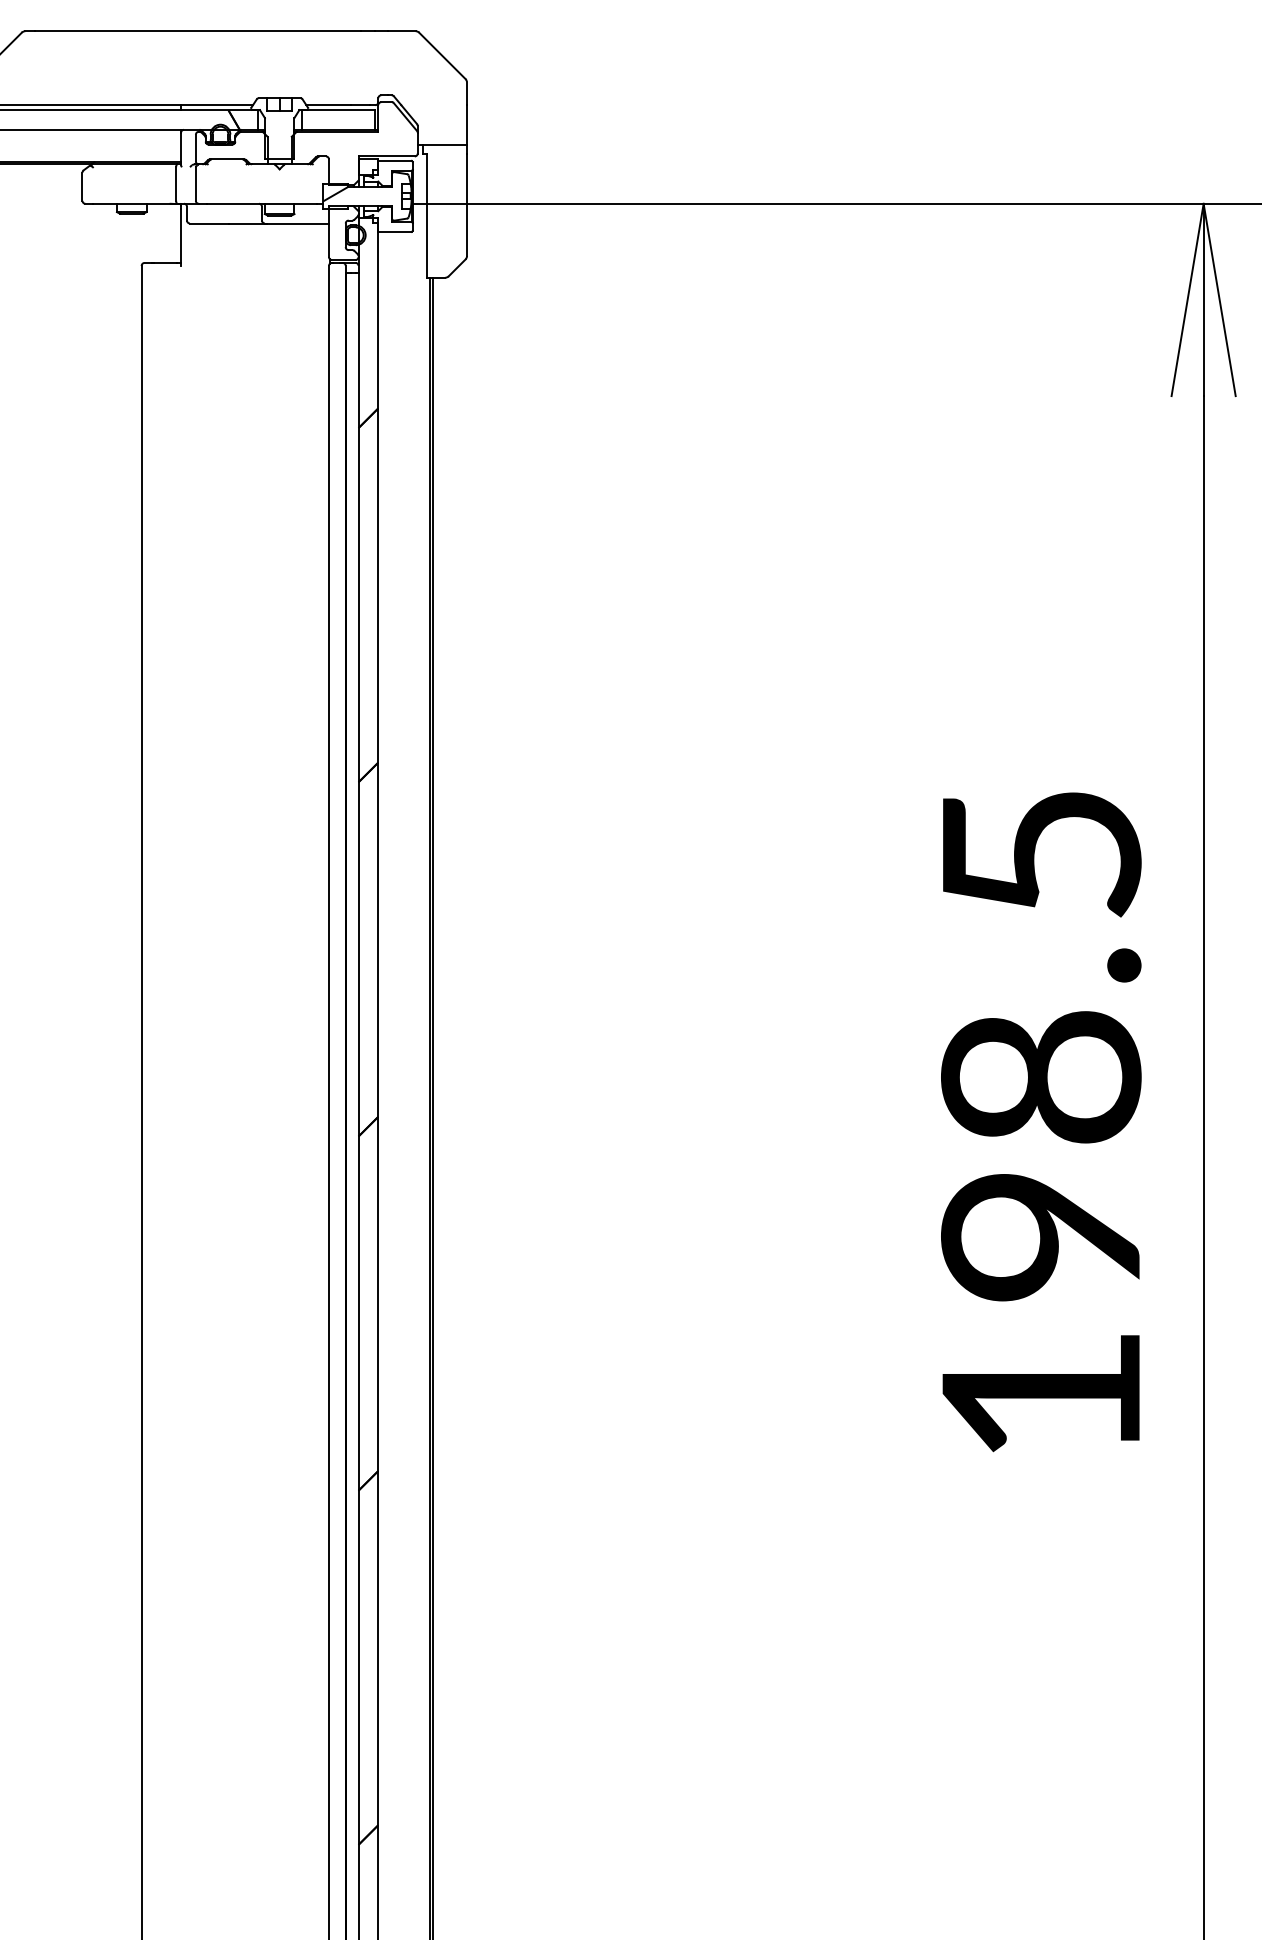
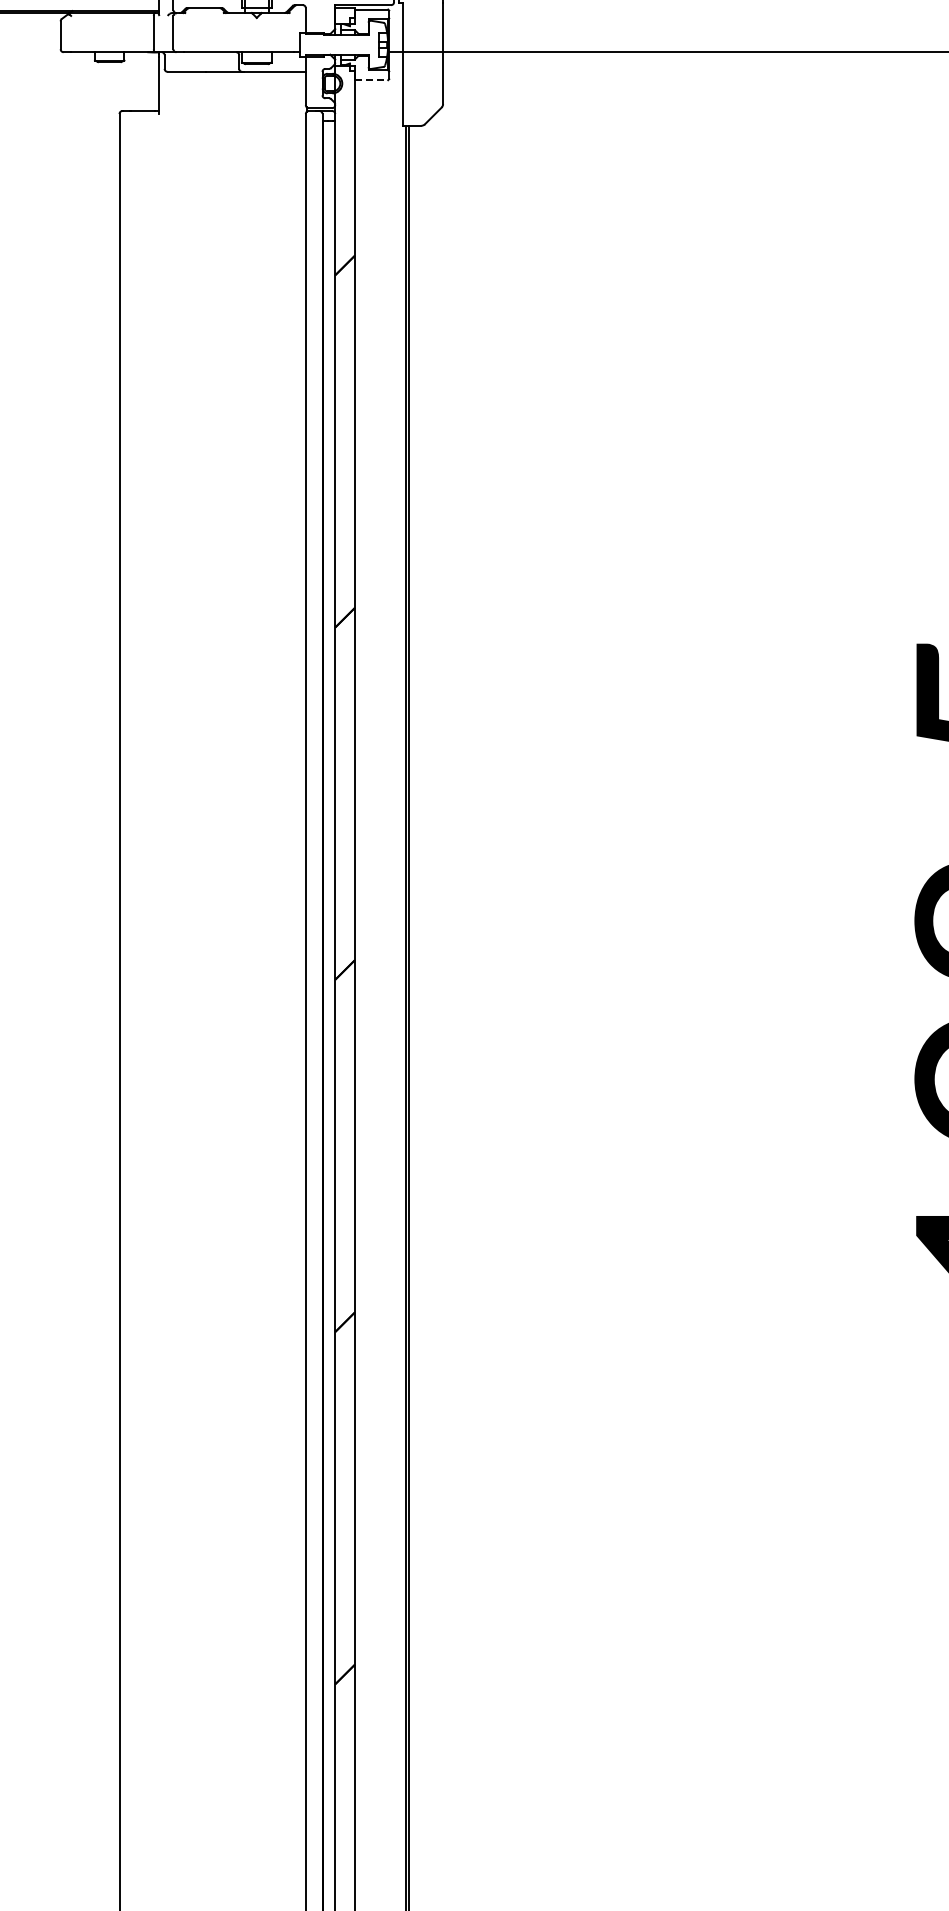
hatch: (335, 193) -> (312, 41), removed
line: (395, 231) -> (371, 79), solid -> dashed

